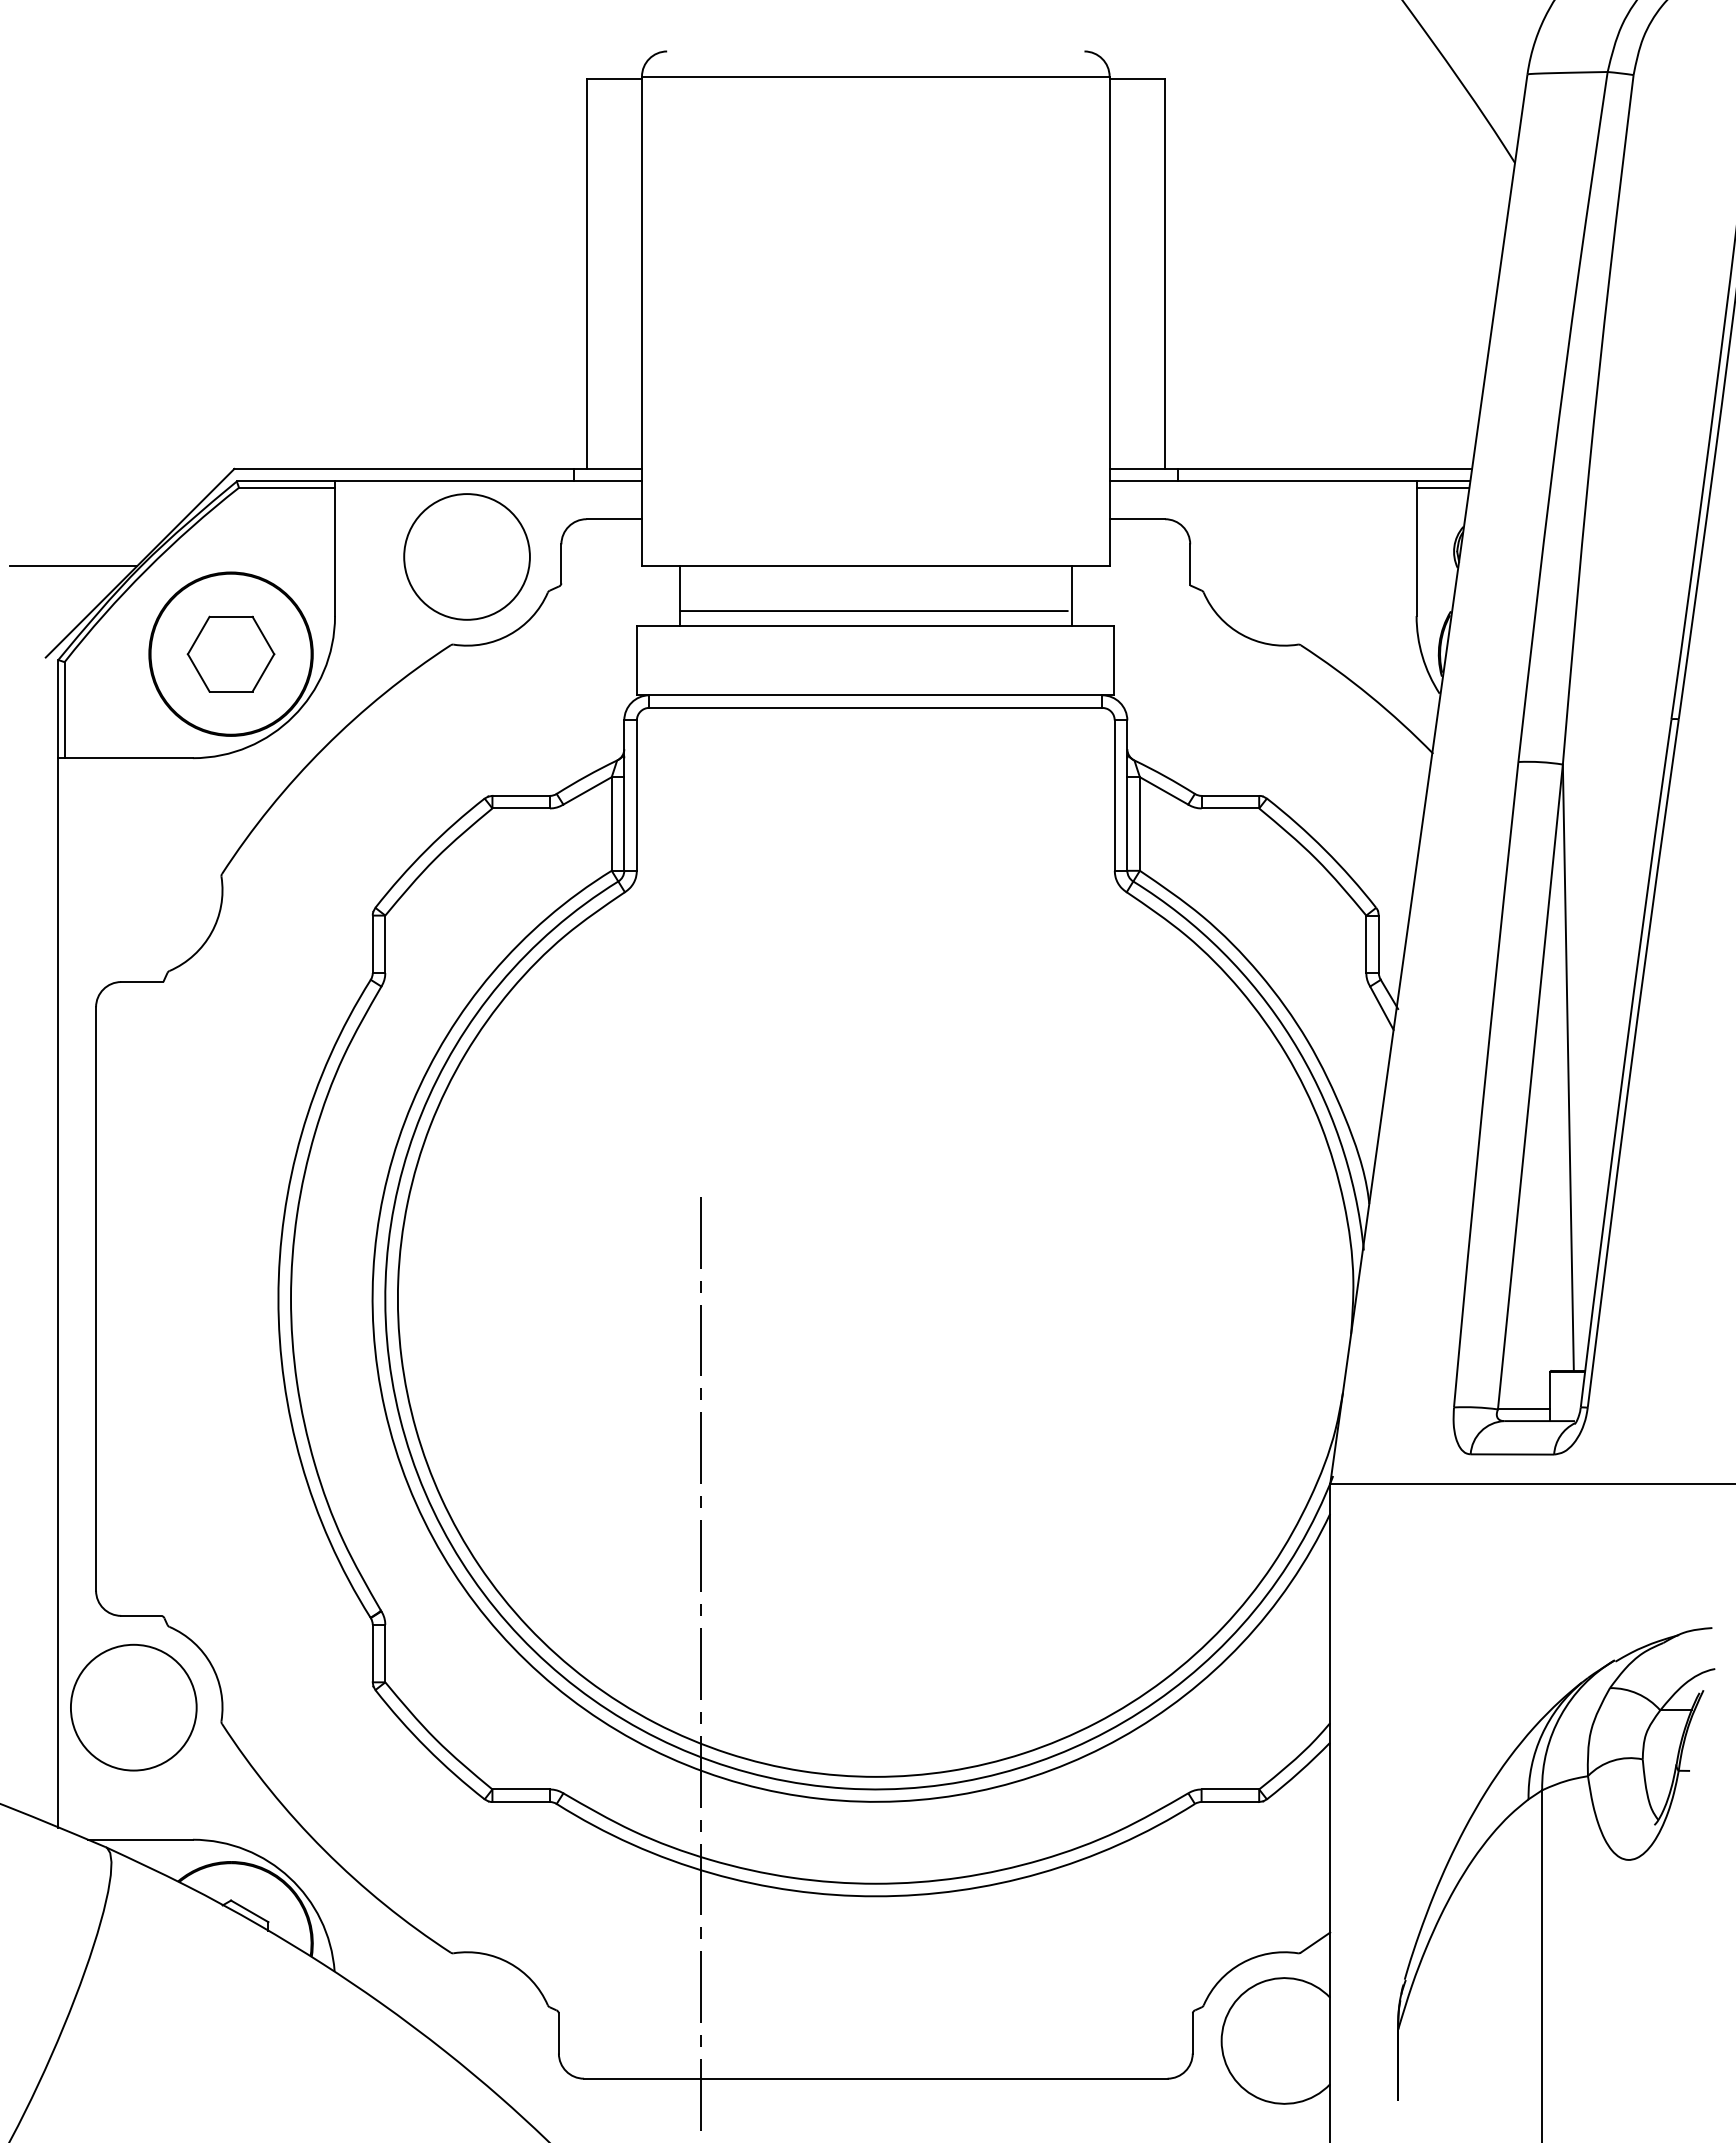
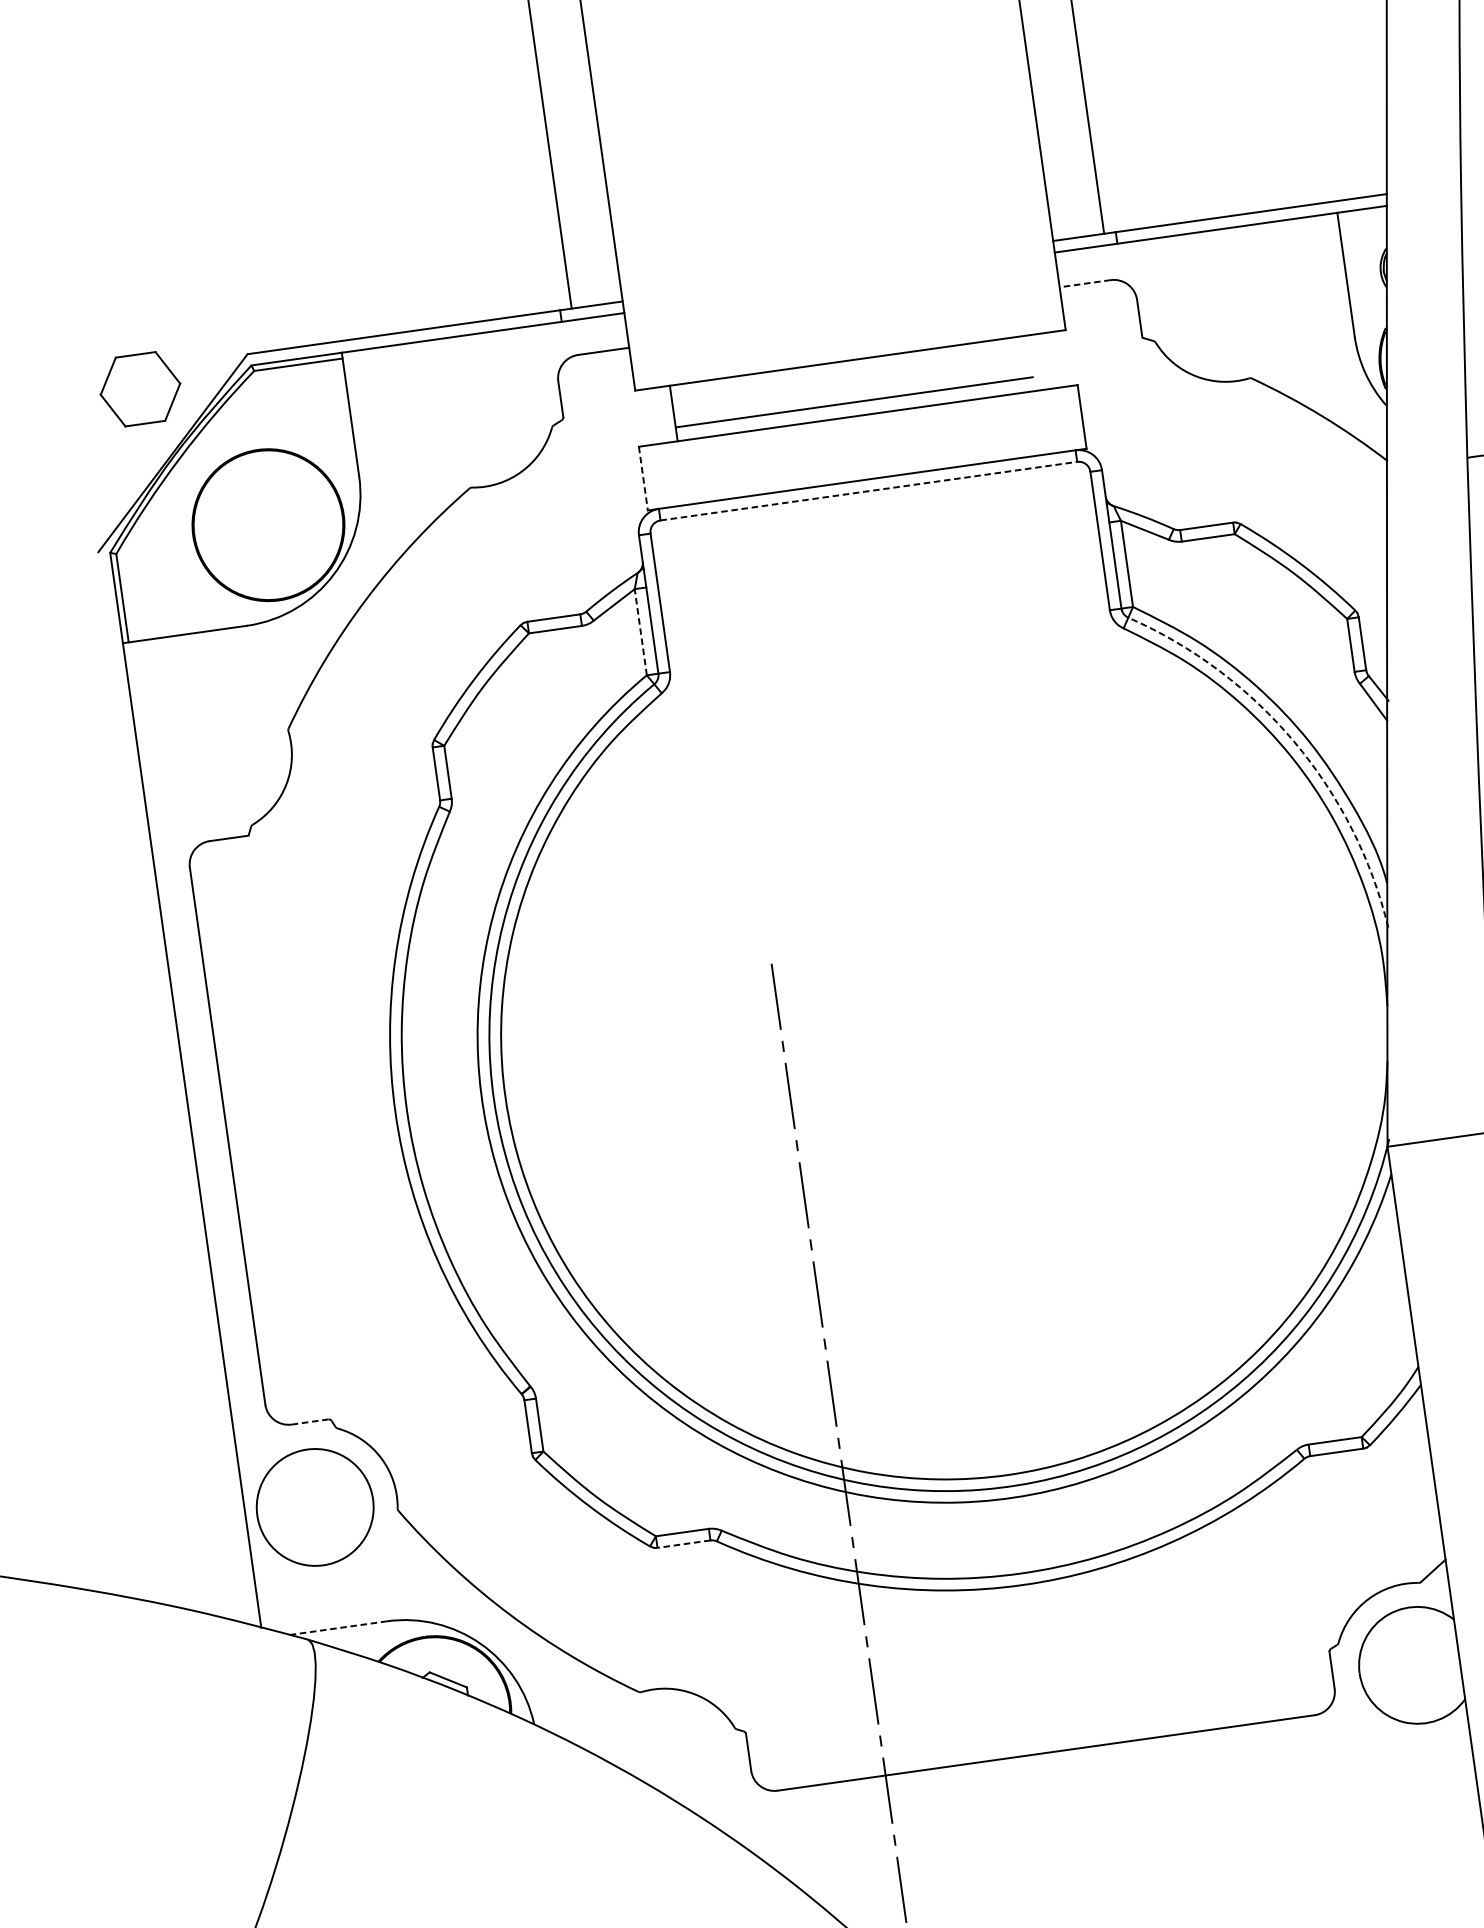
line: (1442, 487) -> (1361, 215), removed
line: (1137, 519) -> (1085, 283), solid -> dashed
circle: (466, 556) -> (472, 404), removed
line: (73, 565) -> (111, 463), removed
line: (1072, 595) -> (1035, 362), removed
part: (230, 653) -> (139, 388), moved
line: (637, 660) -> (643, 478), solid -> dashed
line: (876, 707) -> (869, 490), solid -> dashed
line: (611, 824) -> (640, 632), solid -> dashed
arc: (1291, 1039) -> (1294, 742), solid -> dashed
line: (141, 1615) -> (310, 1421), solid -> dashed
line: (521, 1802) -> (684, 1544), solid -> dashed
line: (140, 1839) -> (338, 1627), solid -> dashed

